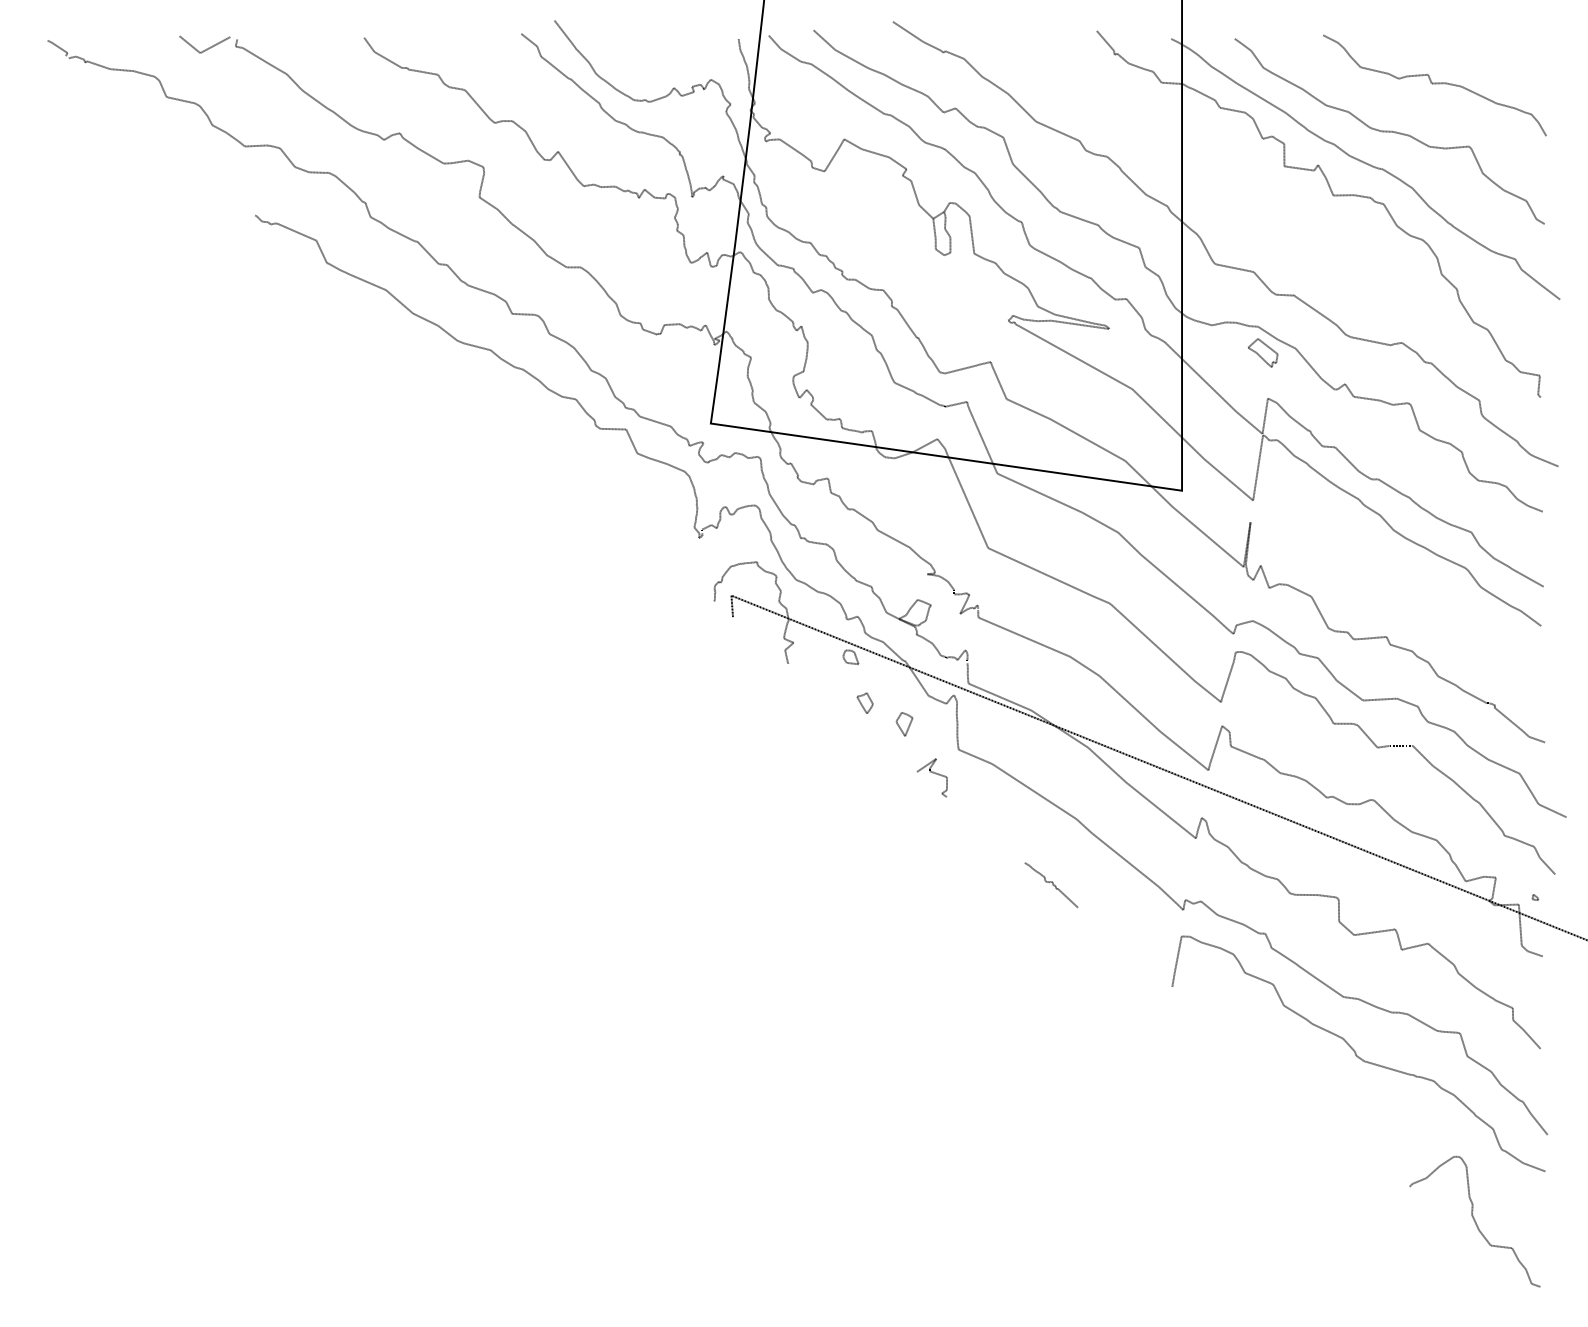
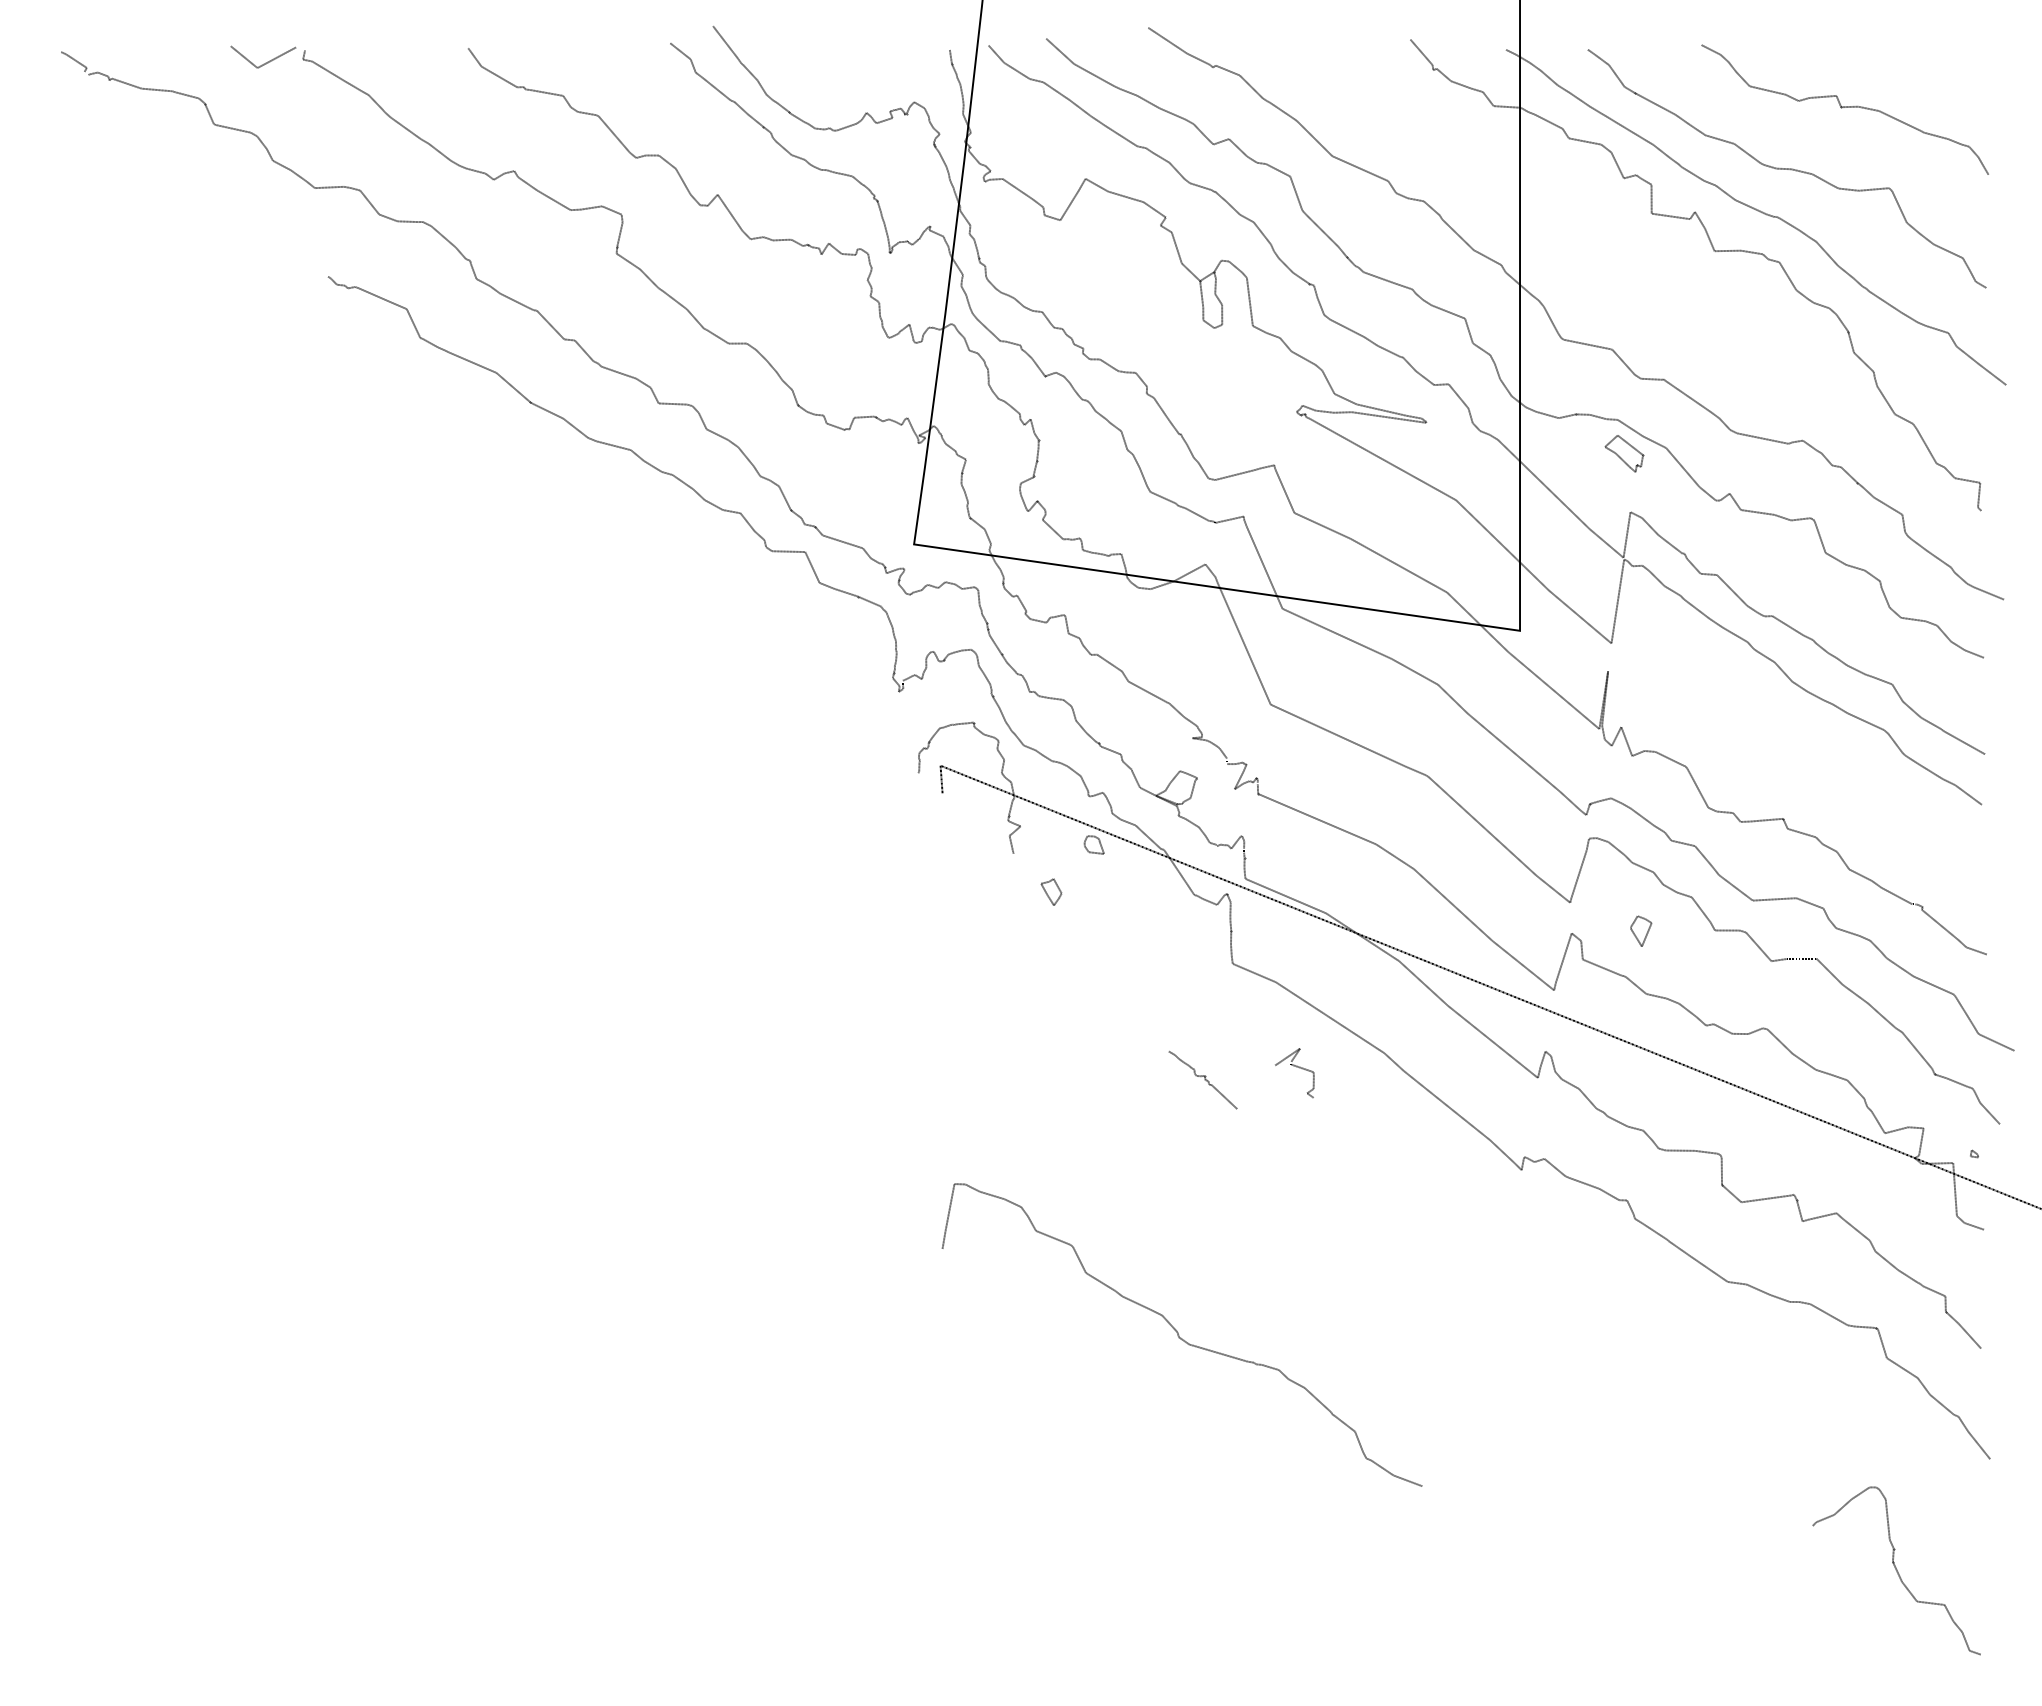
part: (865, 702) -> (1051, 891), moved
part: (904, 723) -> (1641, 930), moved
curve: (933, 773) -> (1296, 1067), moved
curve: (1052, 885) -> (1204, 1080), moved
curve: (1356, 1054) -> (1179, 1335), moved

